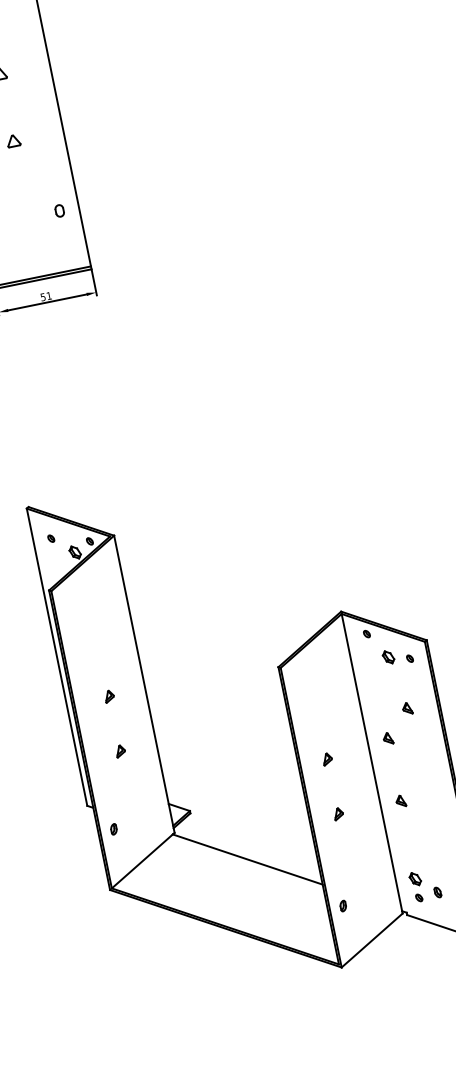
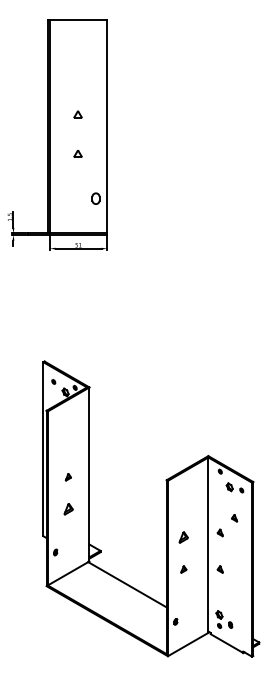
part: (58, 210) -> (95, 198), size x1.6
part: (119, 751) -> (67, 509), size x1.6
part: (326, 759) -> (183, 537), size x1.6

